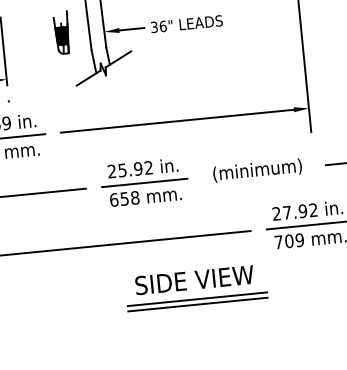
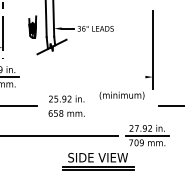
line: (177, 122) -> (86, 77), removed
text: (256, 170) -> (121, 95), moved
line: (144, 183) -> (66, 106), removed
part: (196, 287) -> (98, 161), moved

